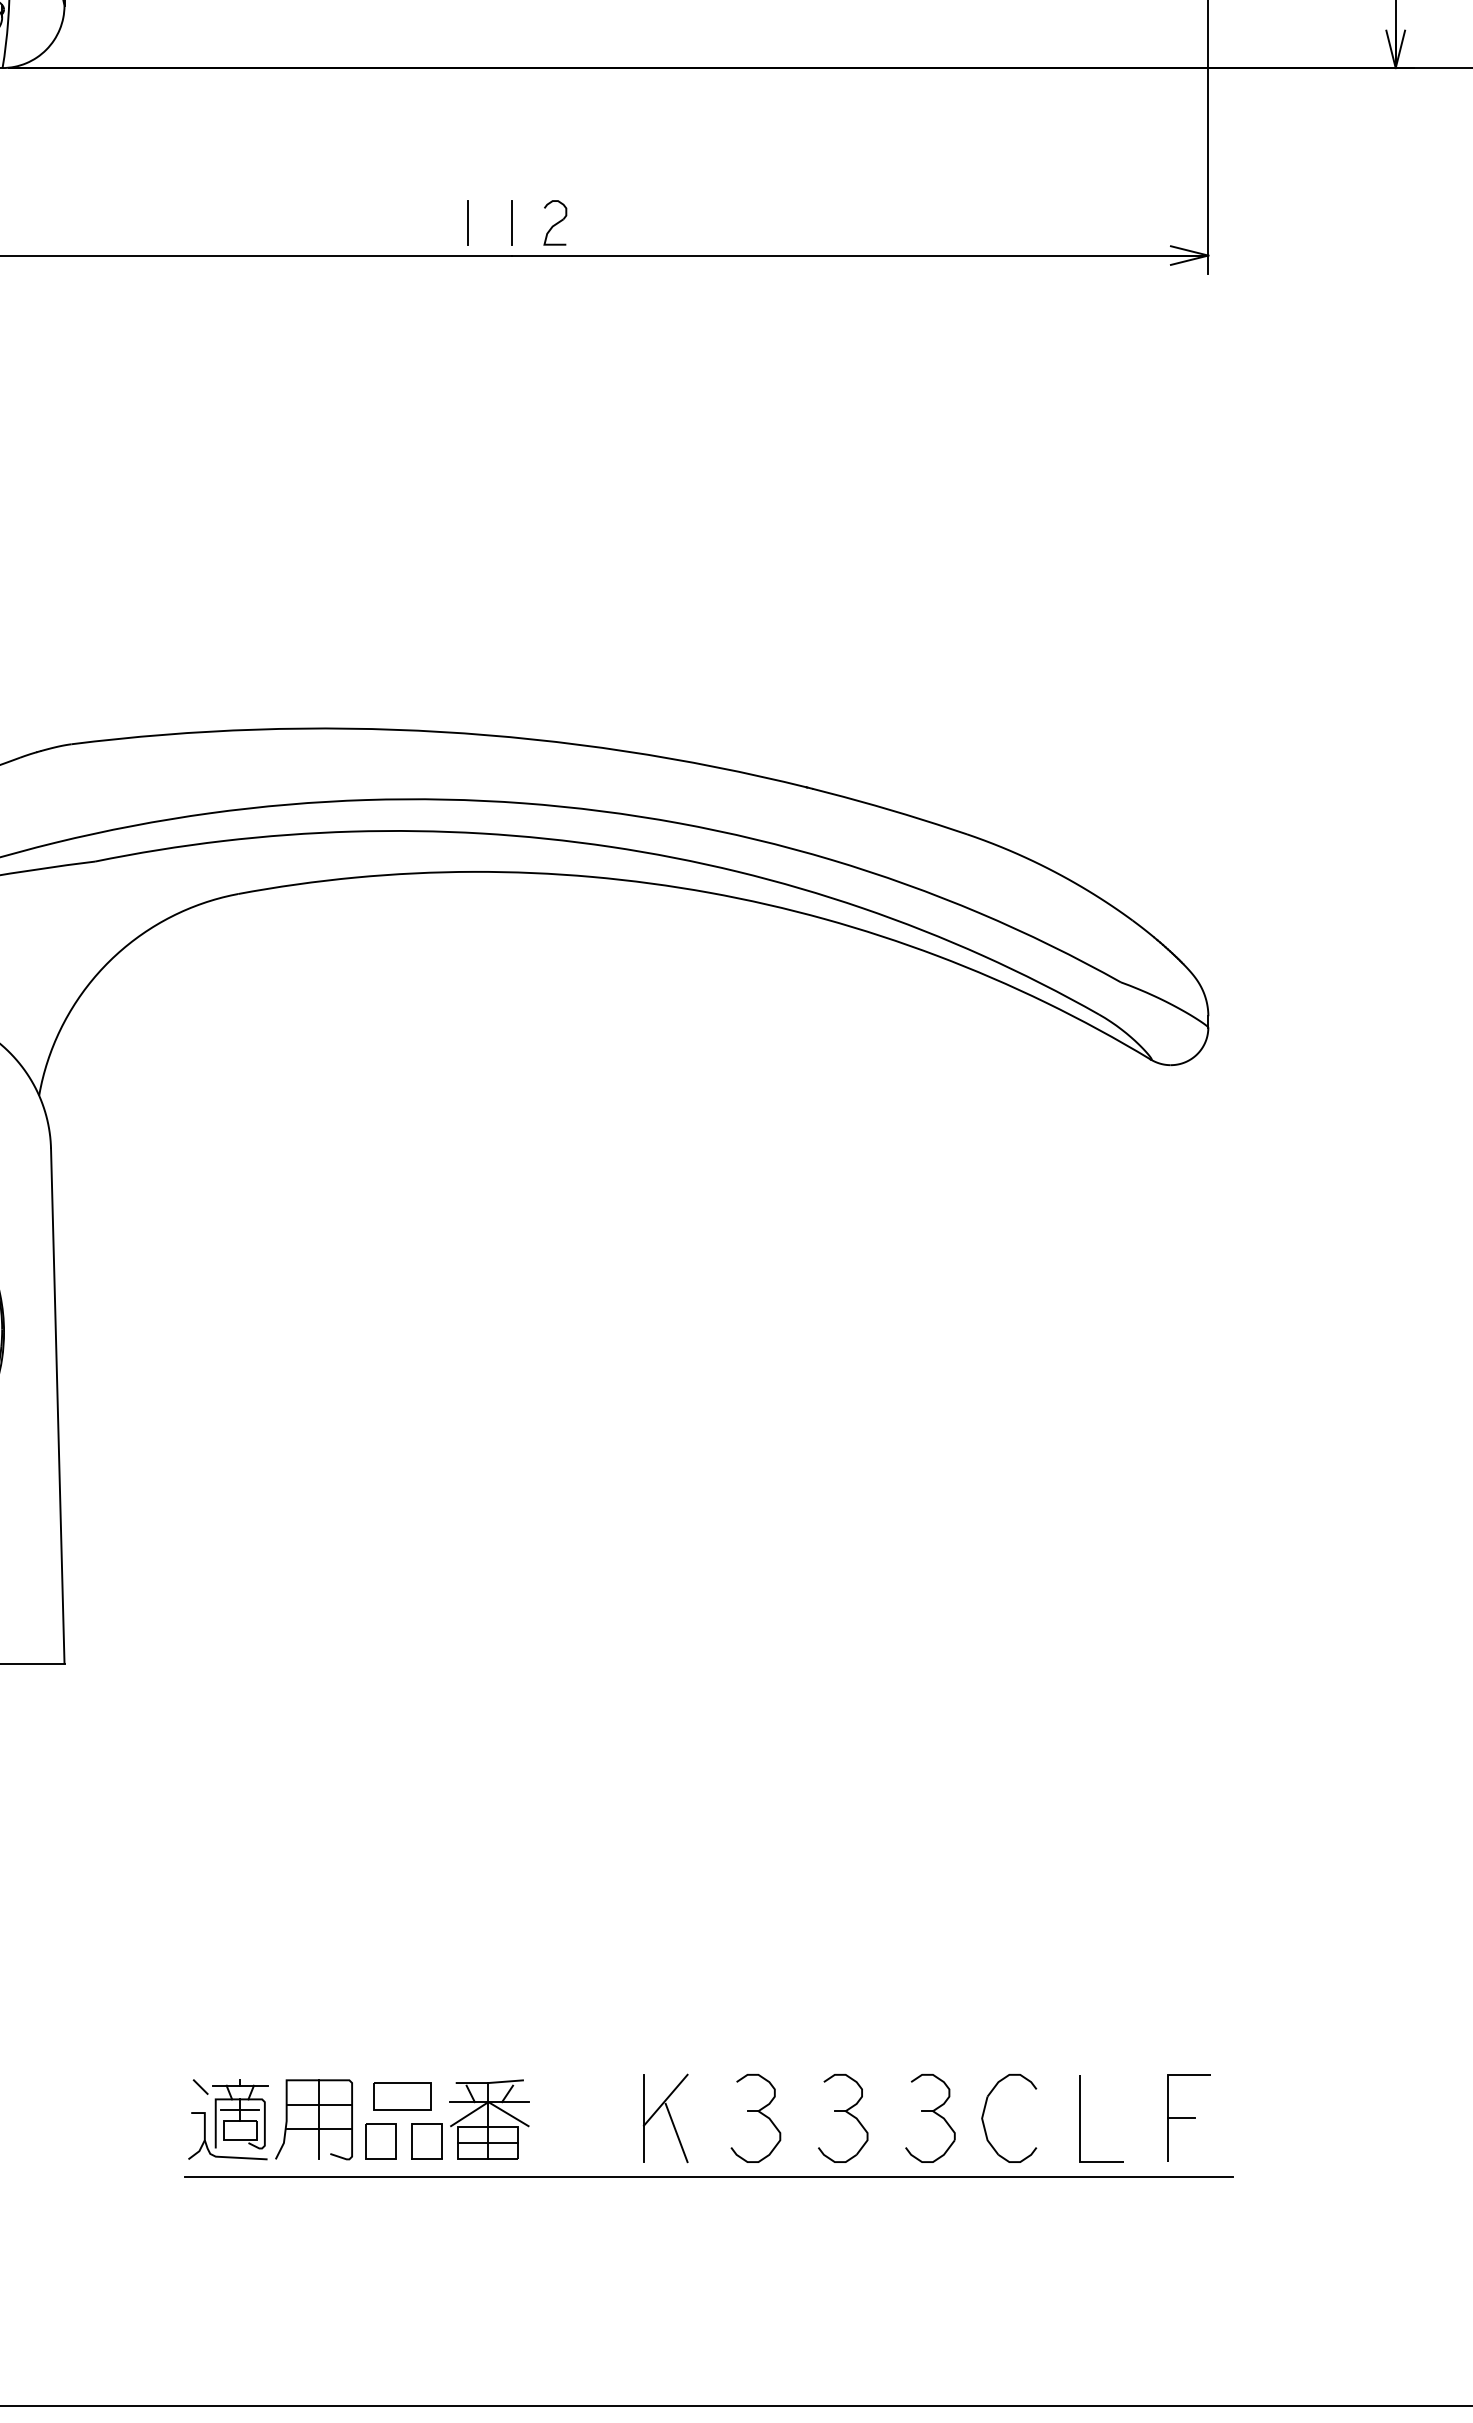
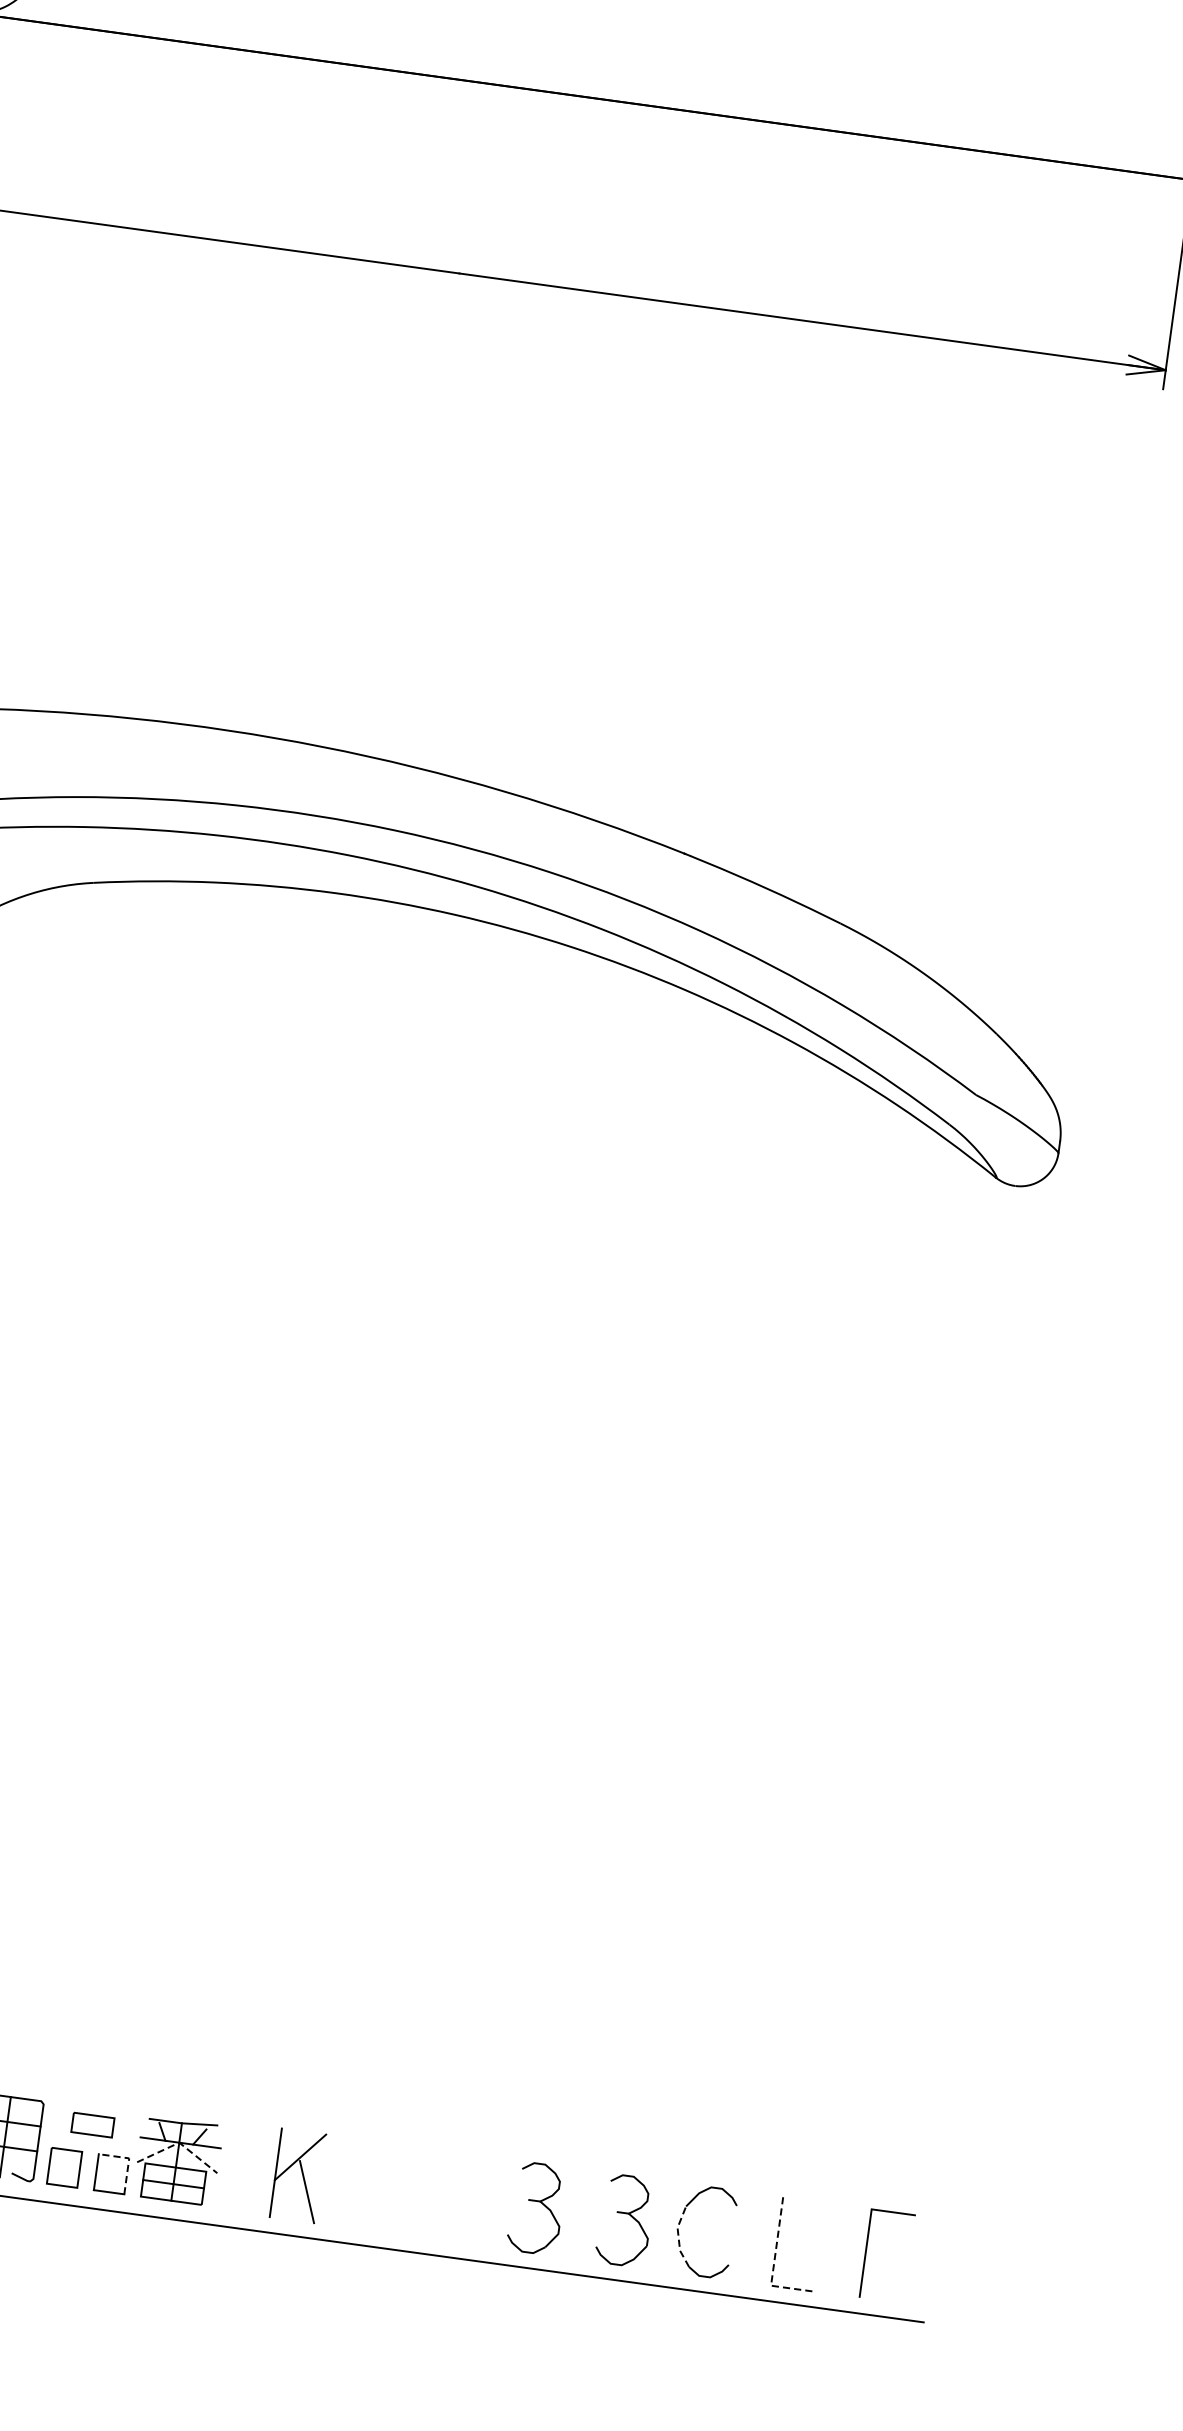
line: (468, 222) -> (420, 233), removed
line: (511, 222) -> (463, 239), removed
part: (555, 222) -> (508, 246), removed
part: (402, 2096) -> (92, 2125), size x0.7
line: (489, 2102) -> (180, 2143), solid -> dashed
part: (758, 2112) -> (451, 2190), removed
part: (665, 2118) -> (297, 2175), moved
line: (1180, 2118) -> (878, 2255), removed
line: (442, 2125) -> (129, 2160), solid -> dashed
line: (984, 2127) -> (678, 2237), solid -> dashed
line: (1080, 2141) -> (774, 2264), solid -> dashed

